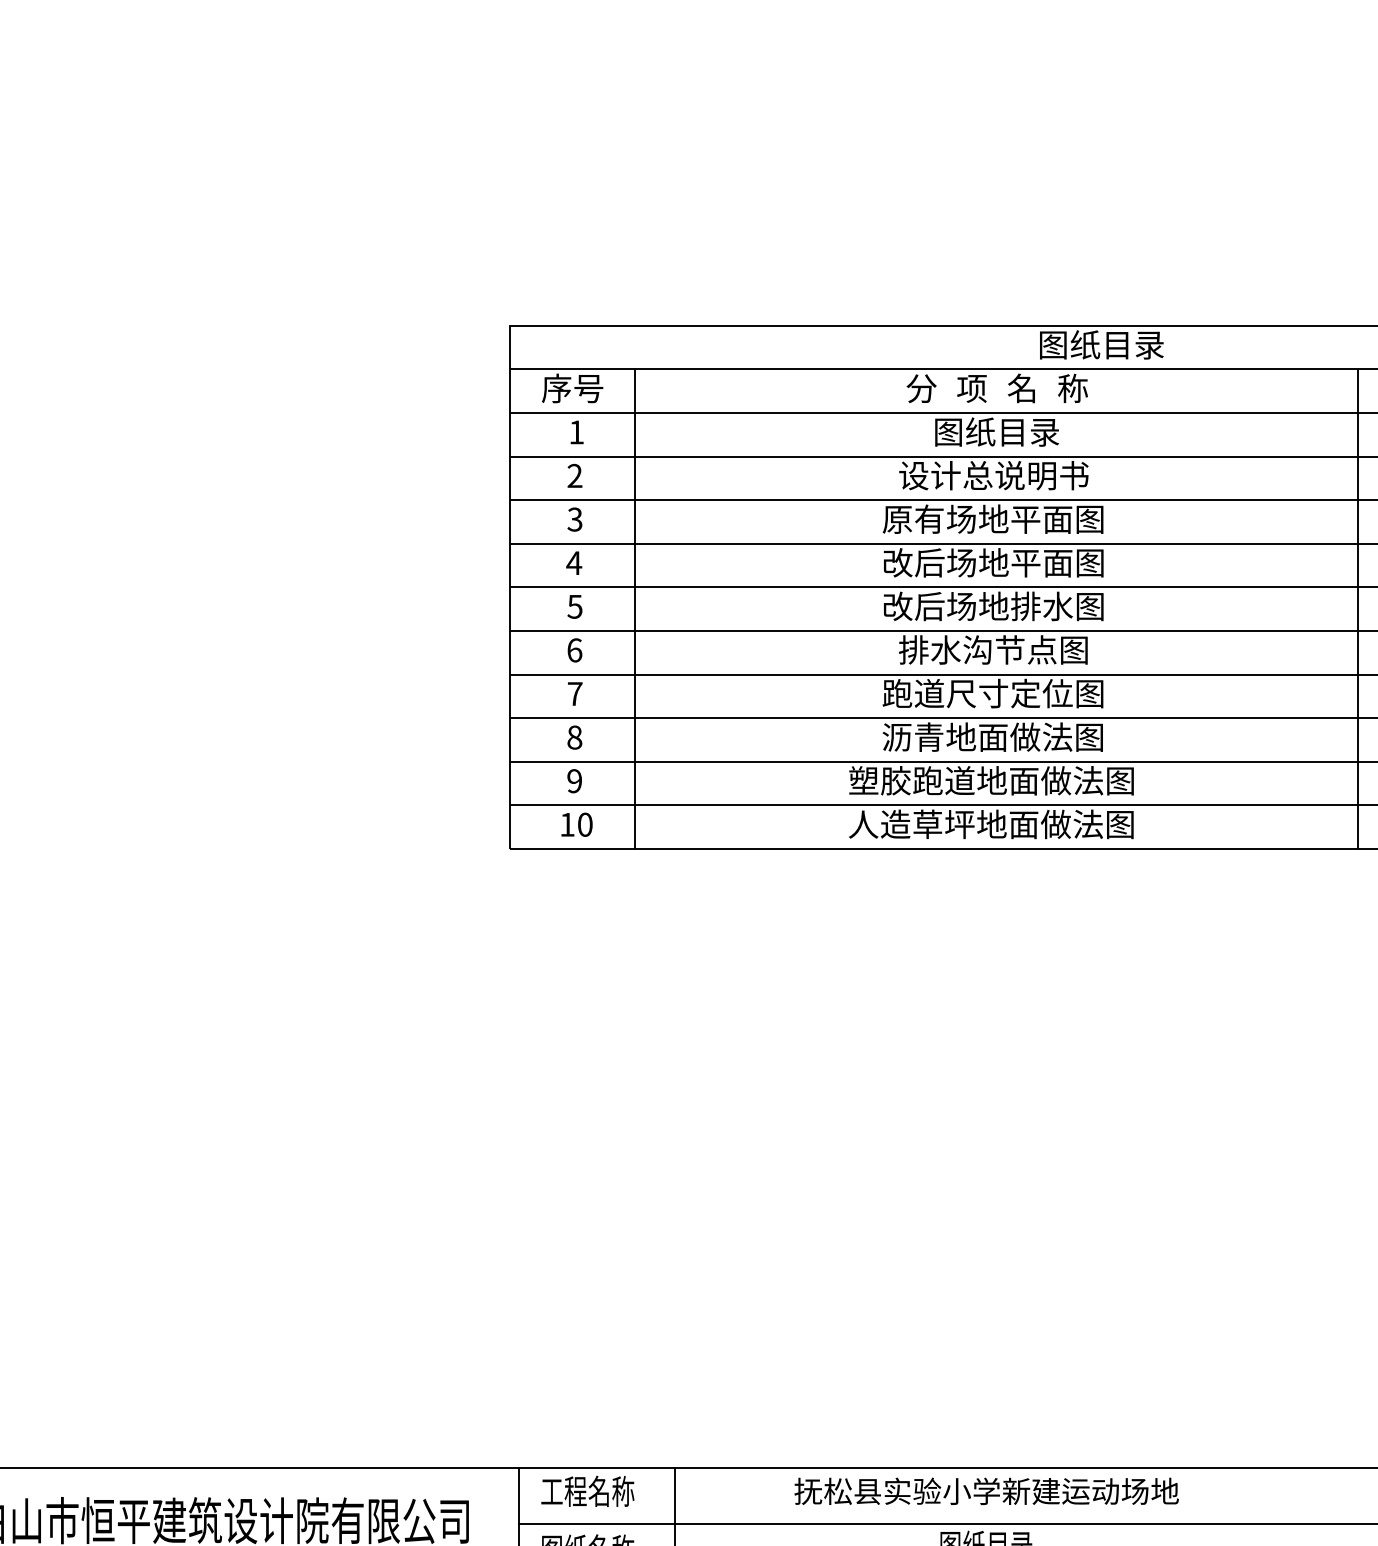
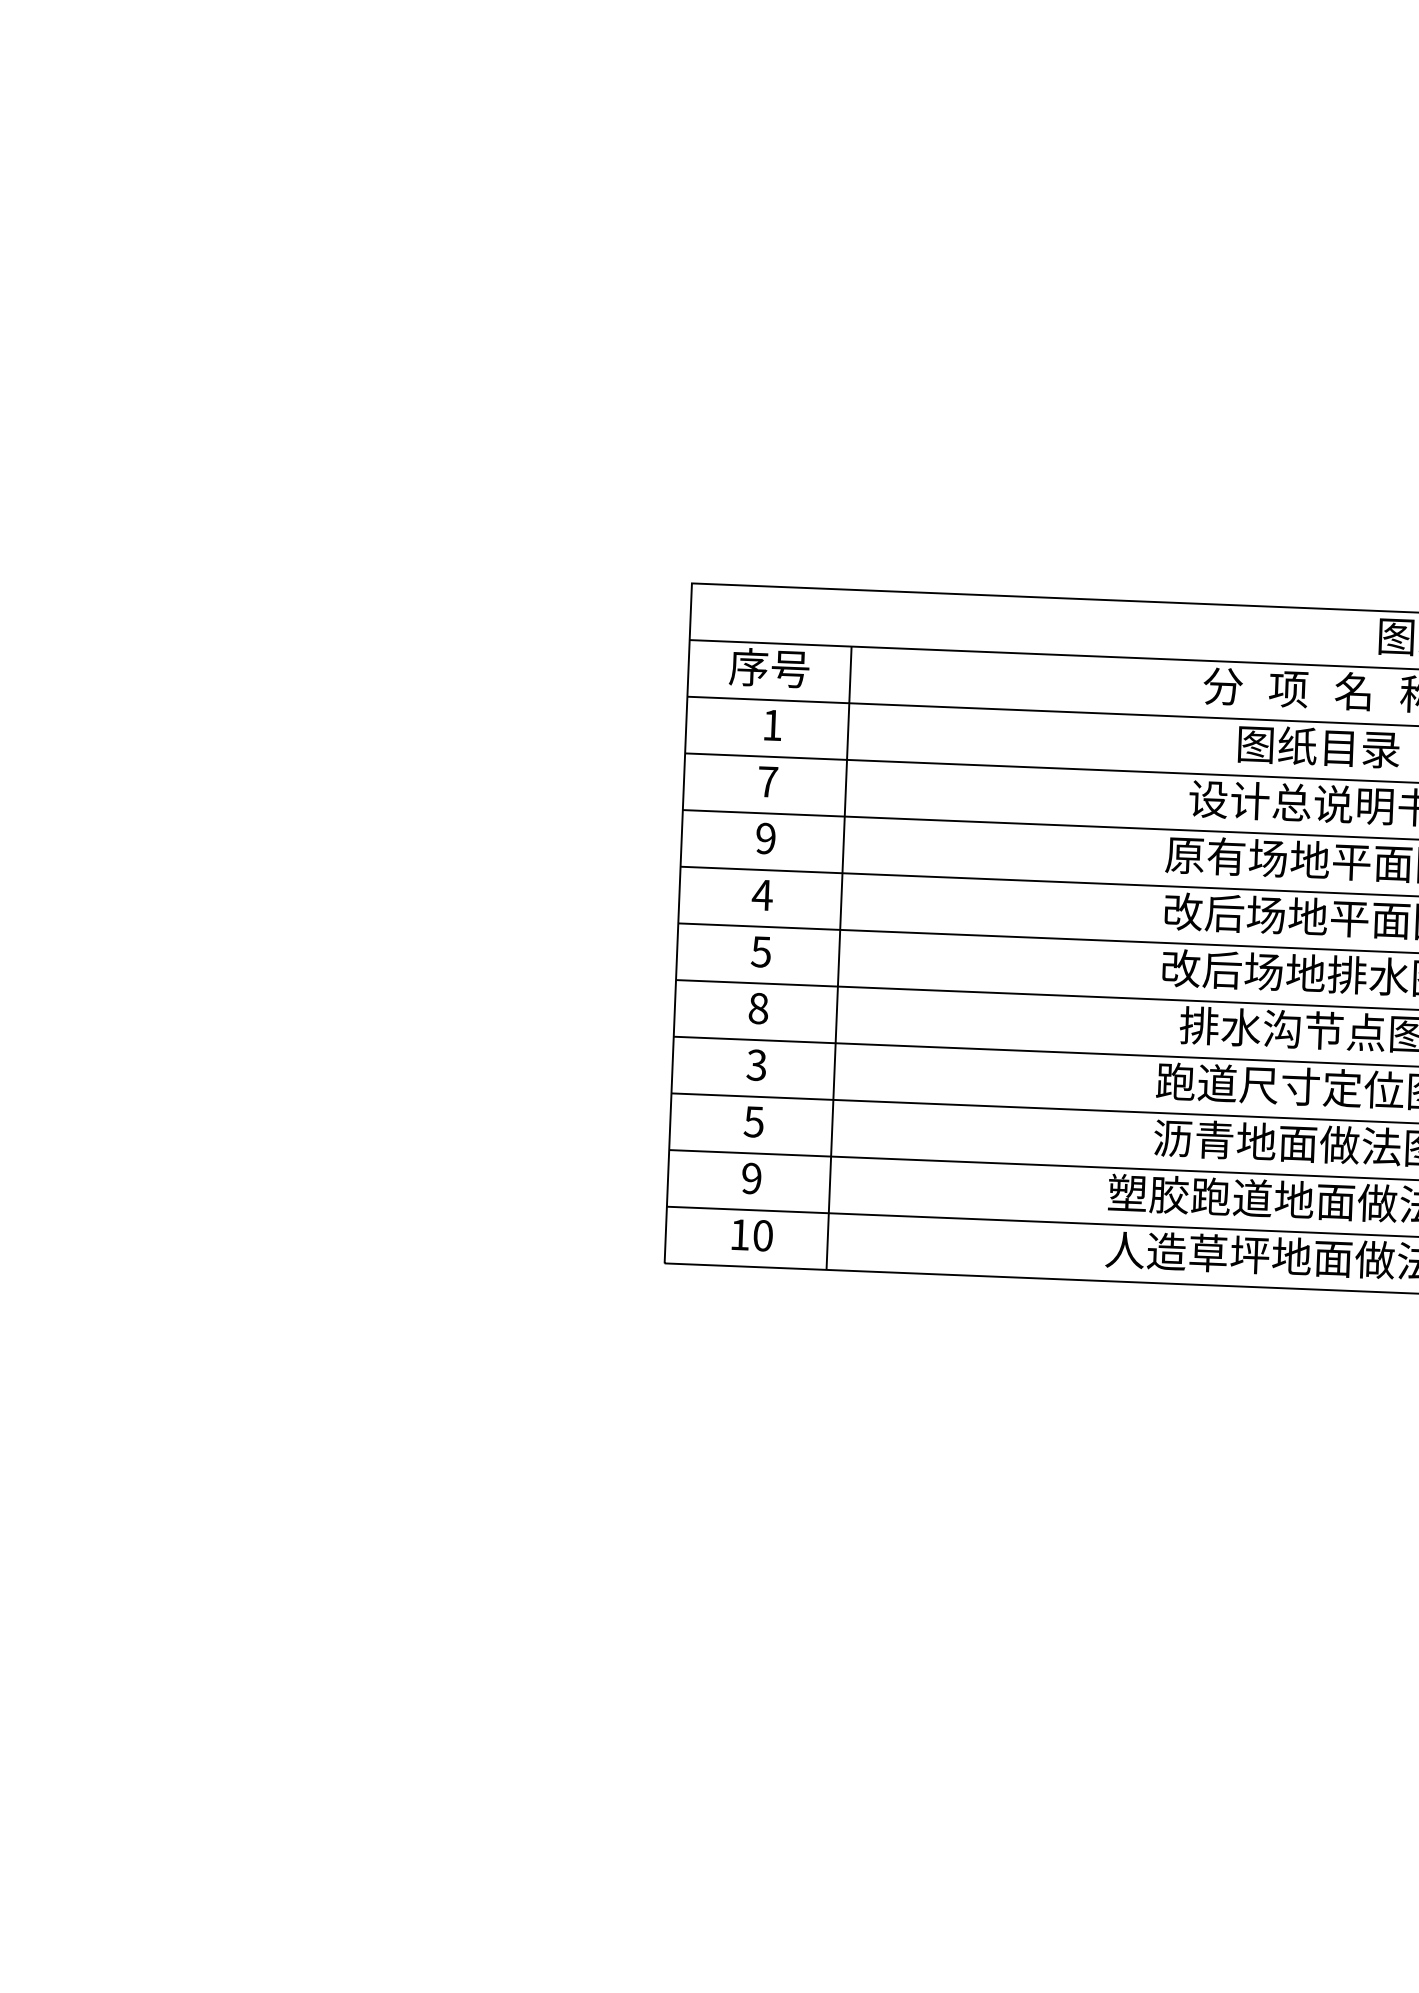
text: (574, 475) -> (767, 781), 2 -> 7
text: (574, 519) -> (765, 838), 3 -> 9
text: (574, 650) -> (758, 1008), 6 -> 8
text: (574, 693) -> (756, 1064), 7 -> 3
text: (574, 737) -> (753, 1121), 8 -> 5

